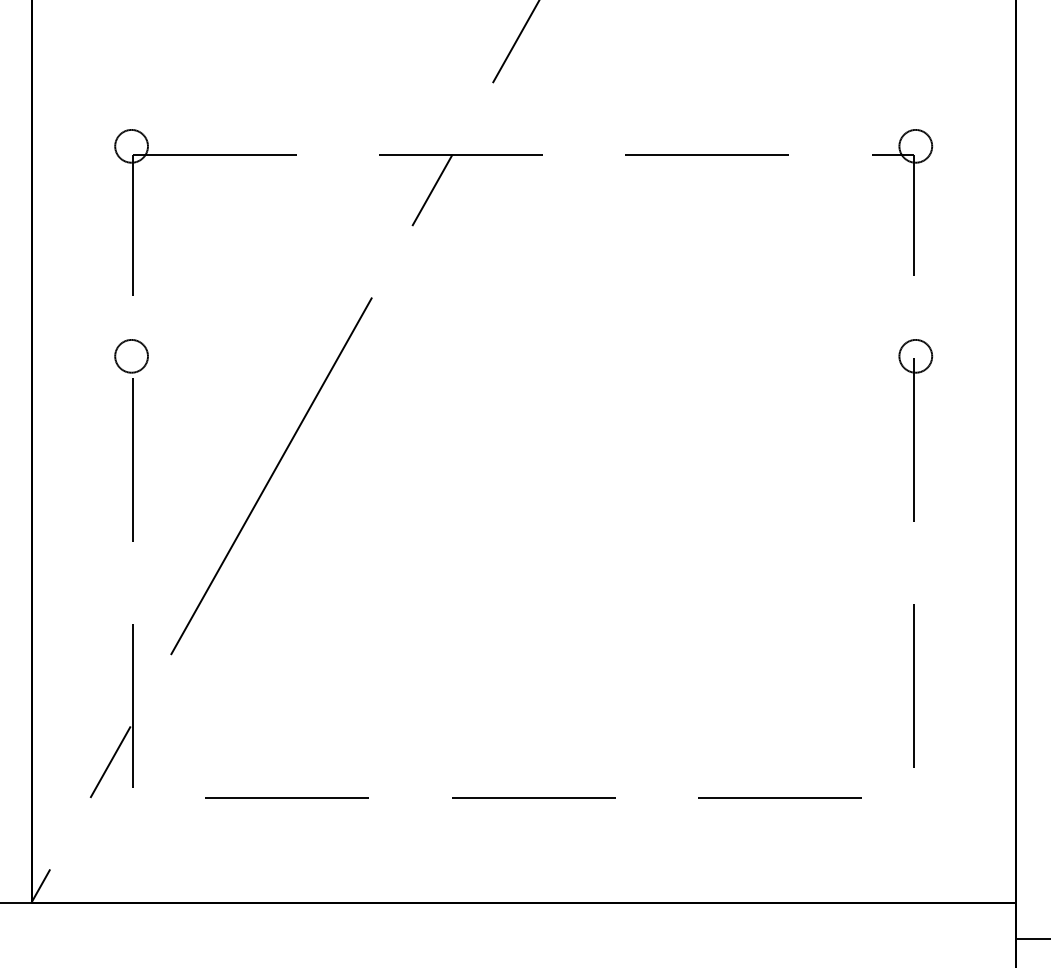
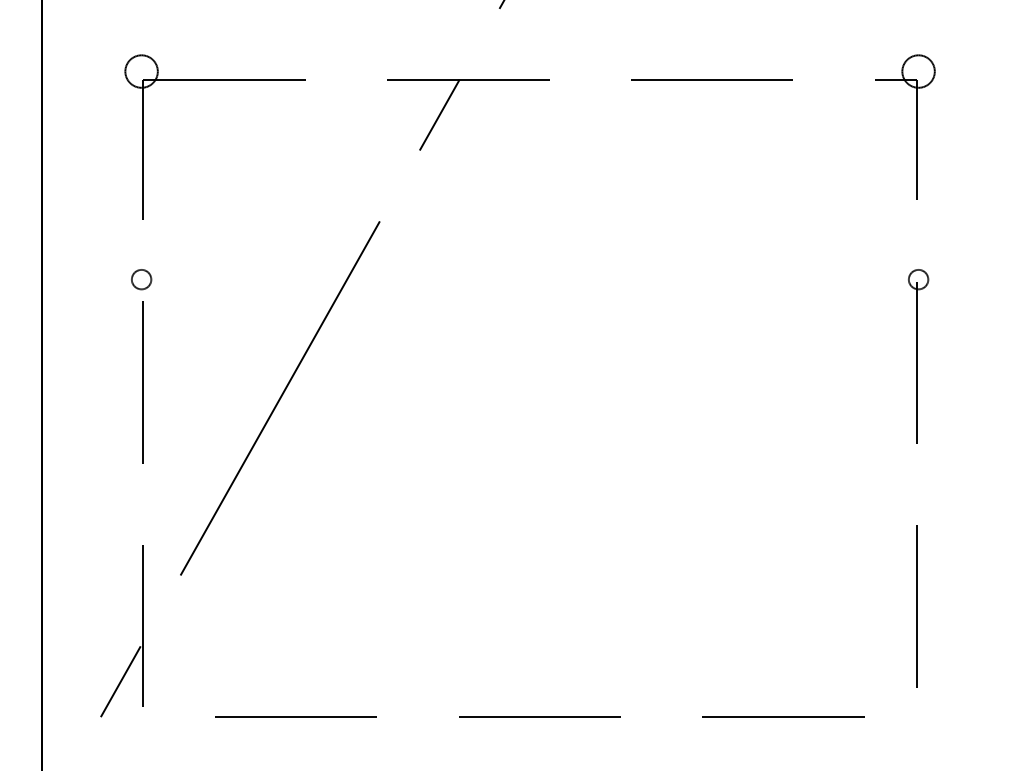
circle: (131, 355) -> (141, 278), size x0.6
circle: (915, 355) -> (918, 278), size x0.6

